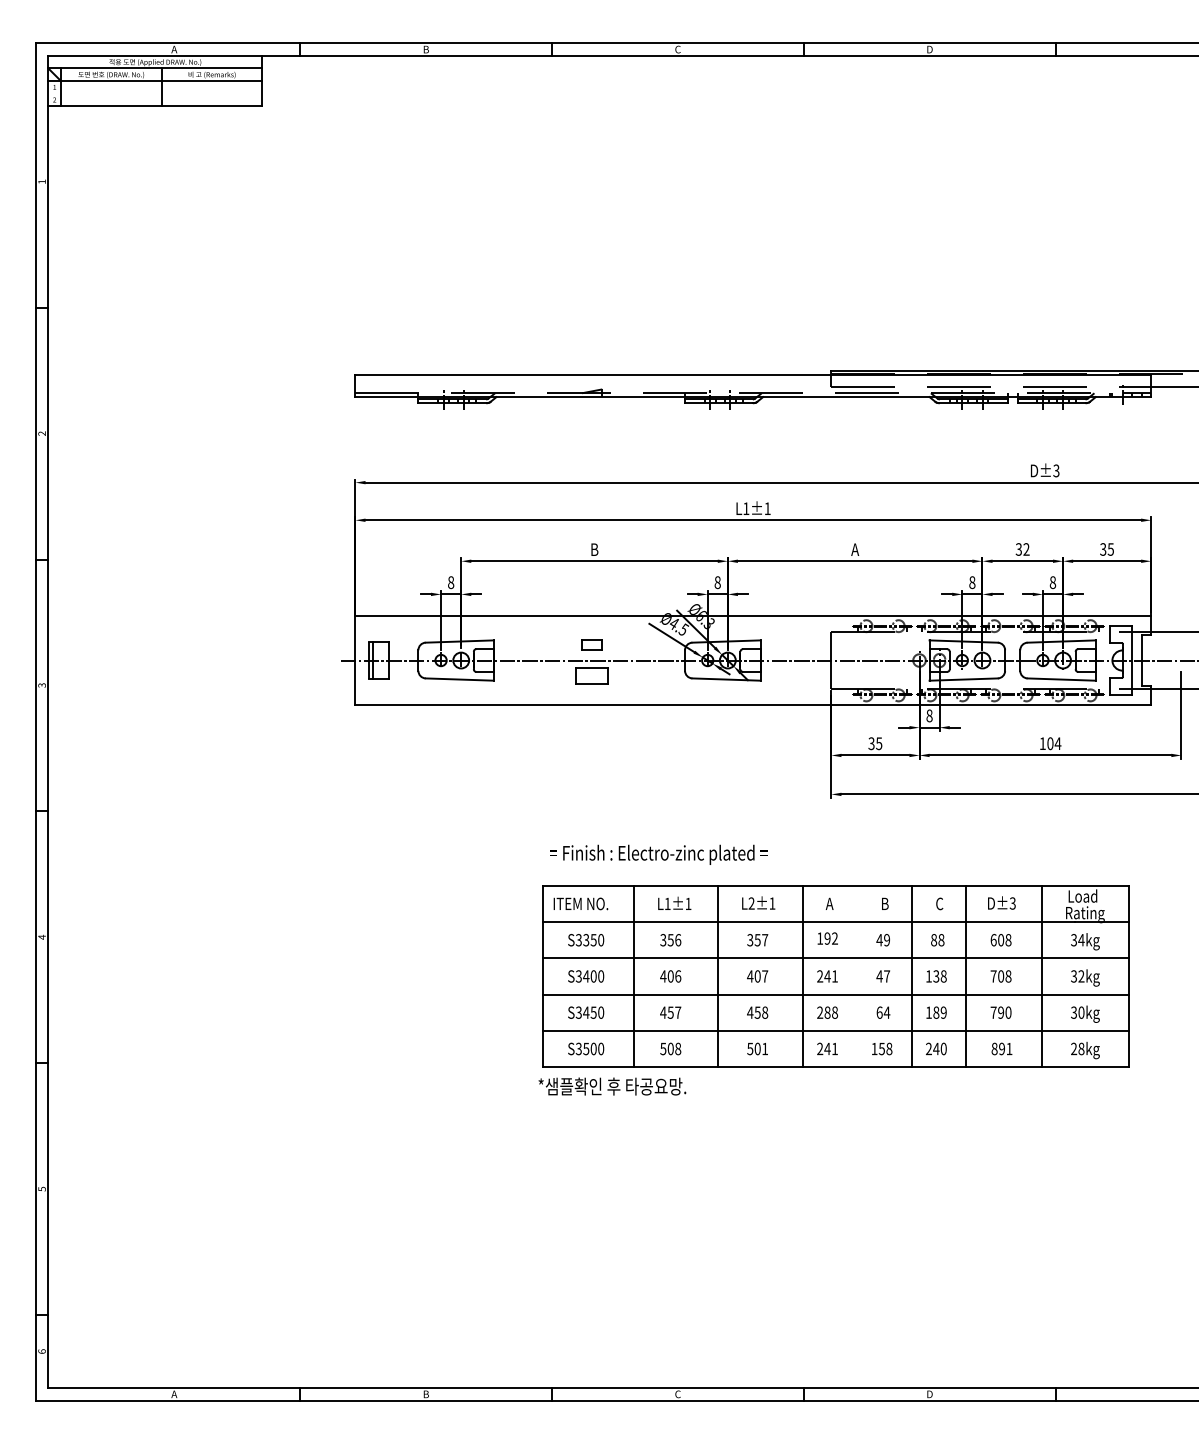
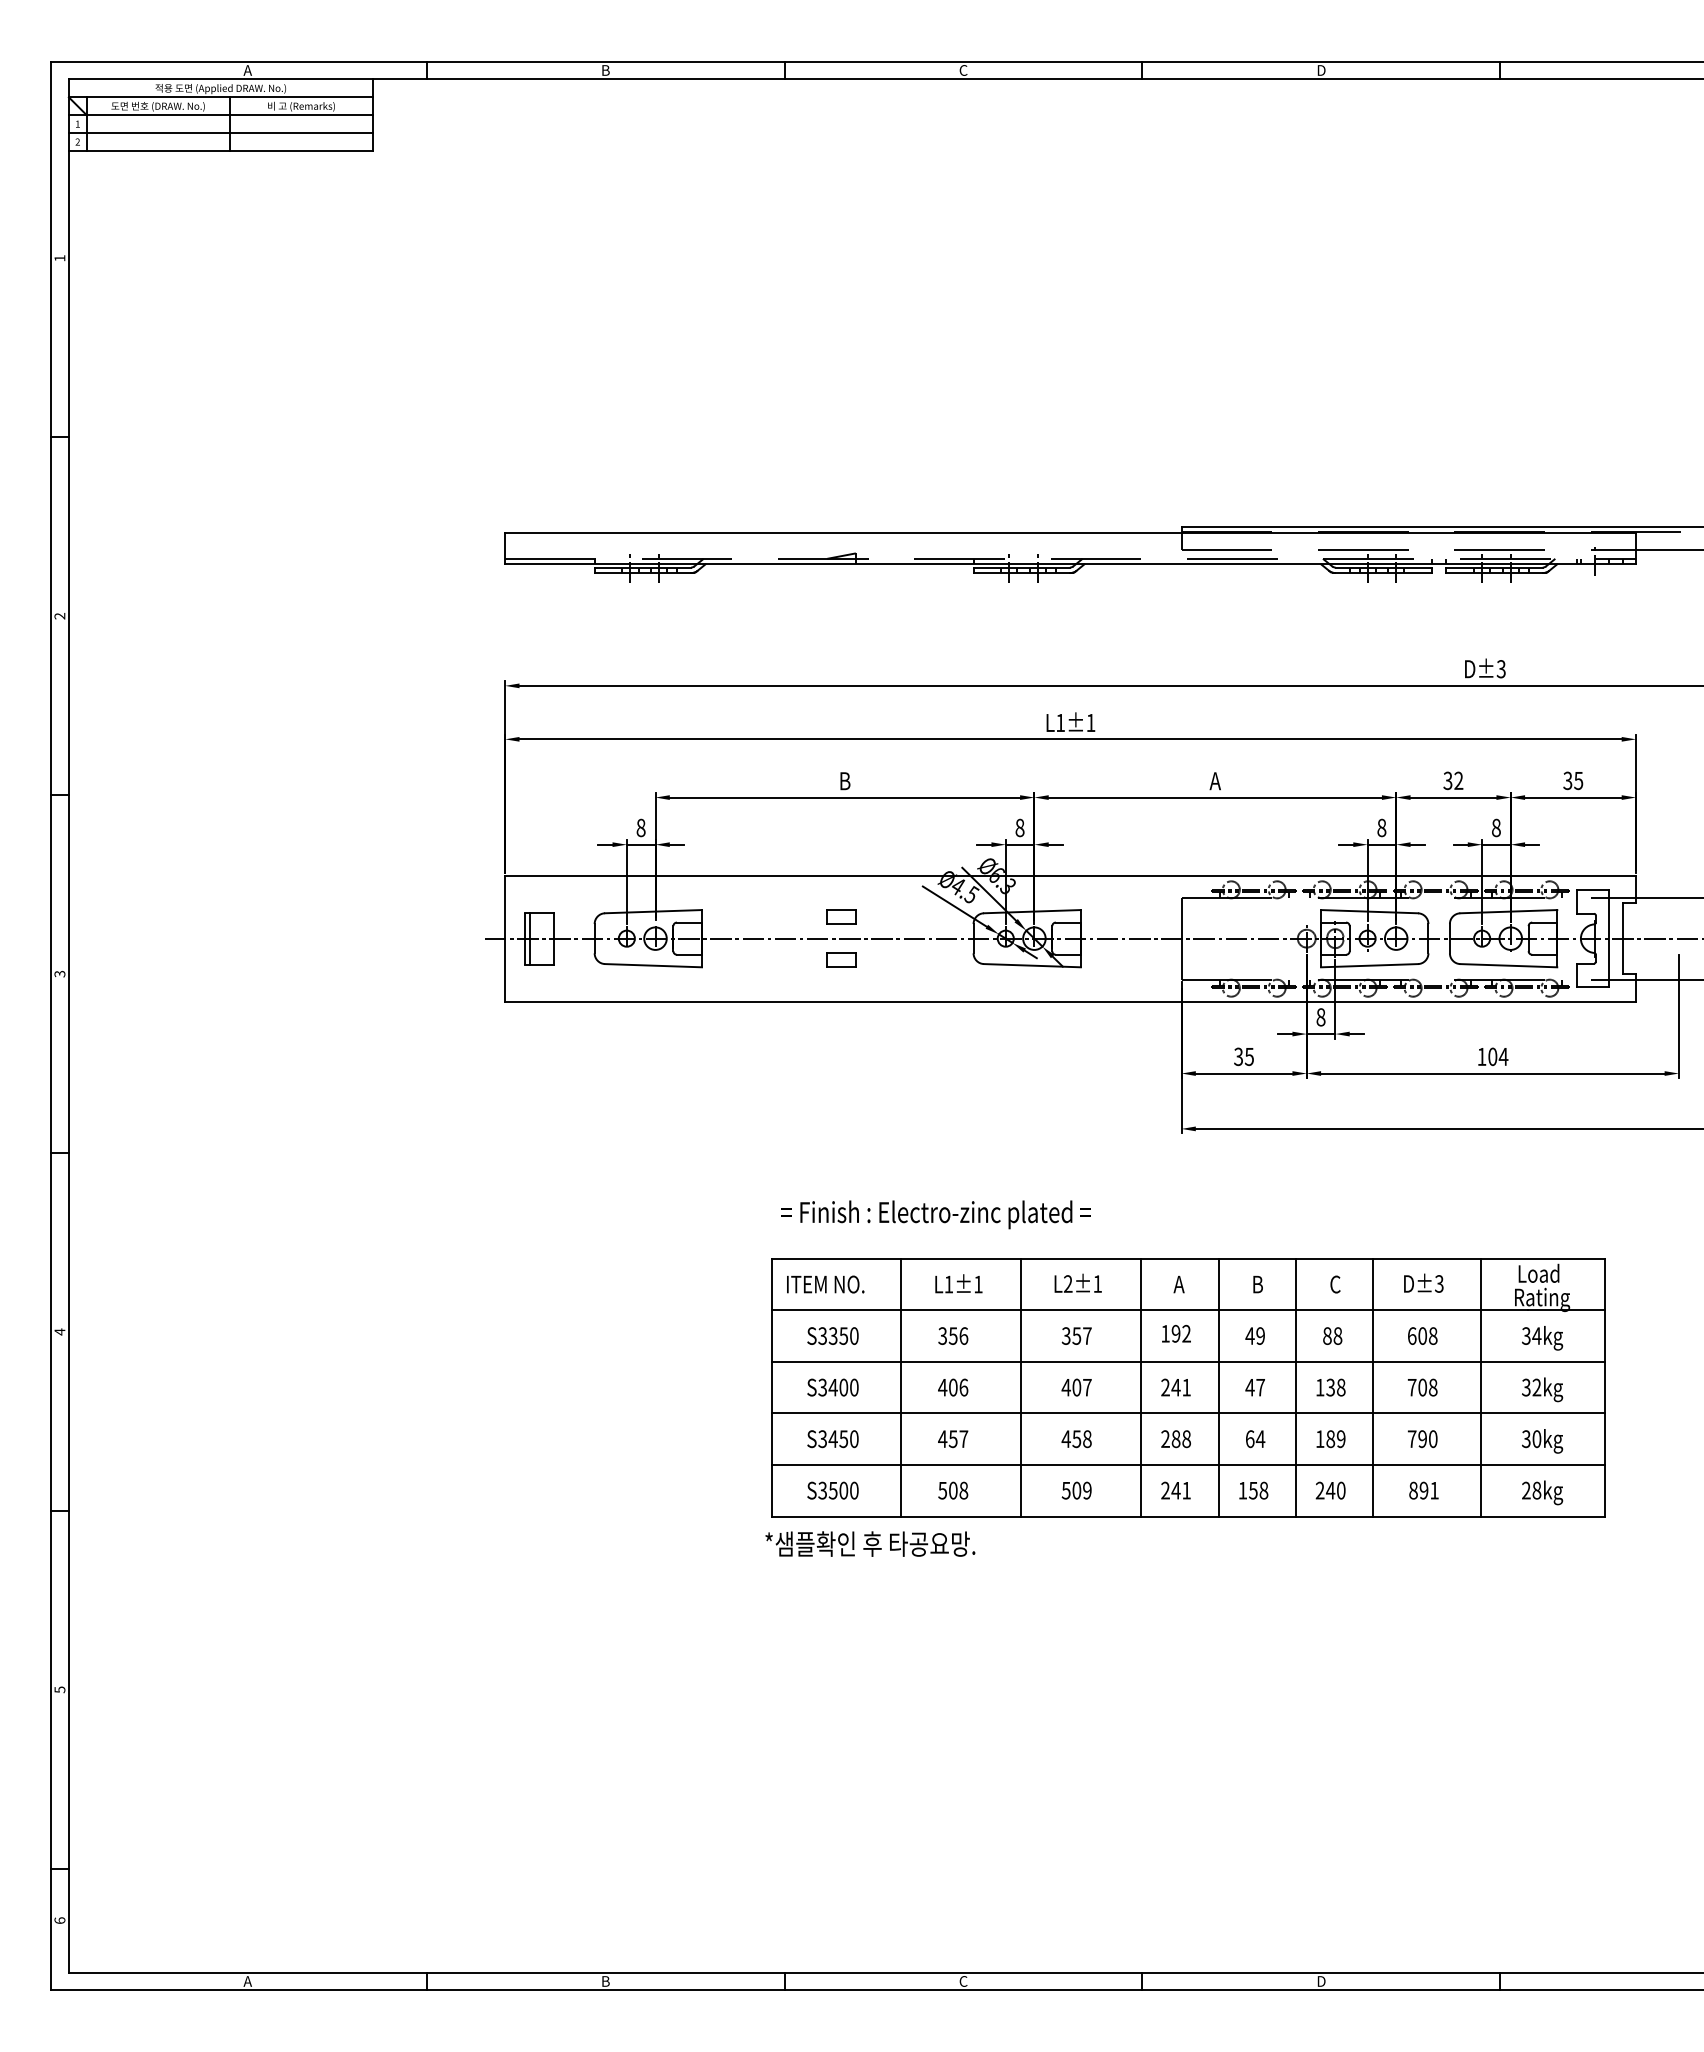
line: (155, 93) -> (220, 133), added
part: (592, 675) -> (841, 959), size x0.62
line: (857, 976) -> (1218, 1387), added
text: (765, 1048) -> (1087, 1490), 501 -> 509

